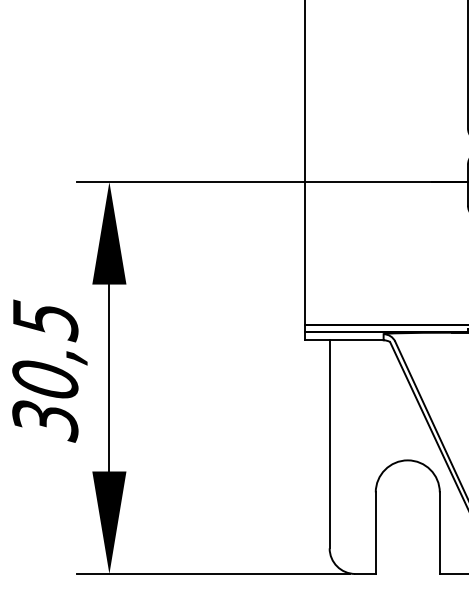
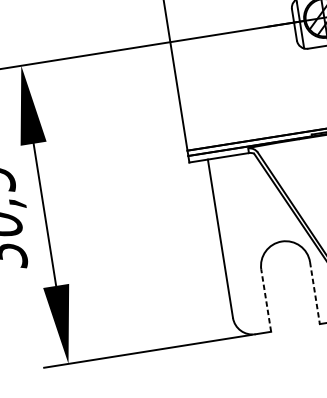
line: (375, 533) -> (266, 301), solid -> dashed
line: (439, 533) -> (314, 293), solid -> dashed

